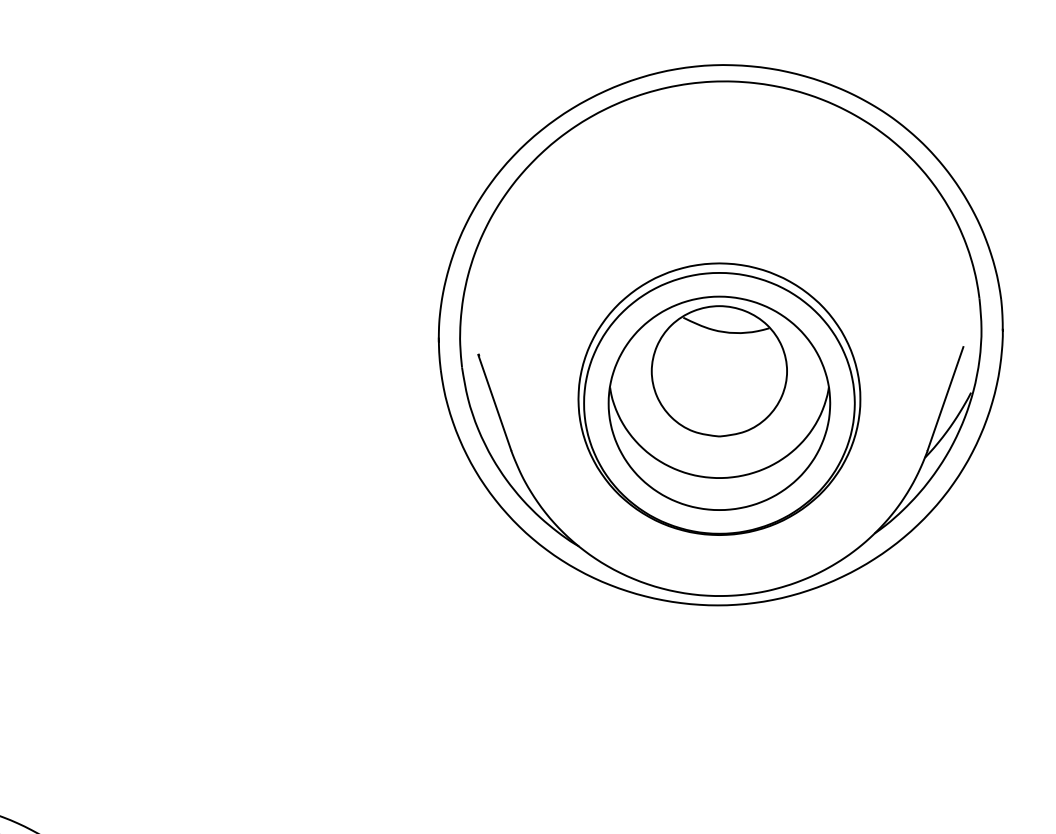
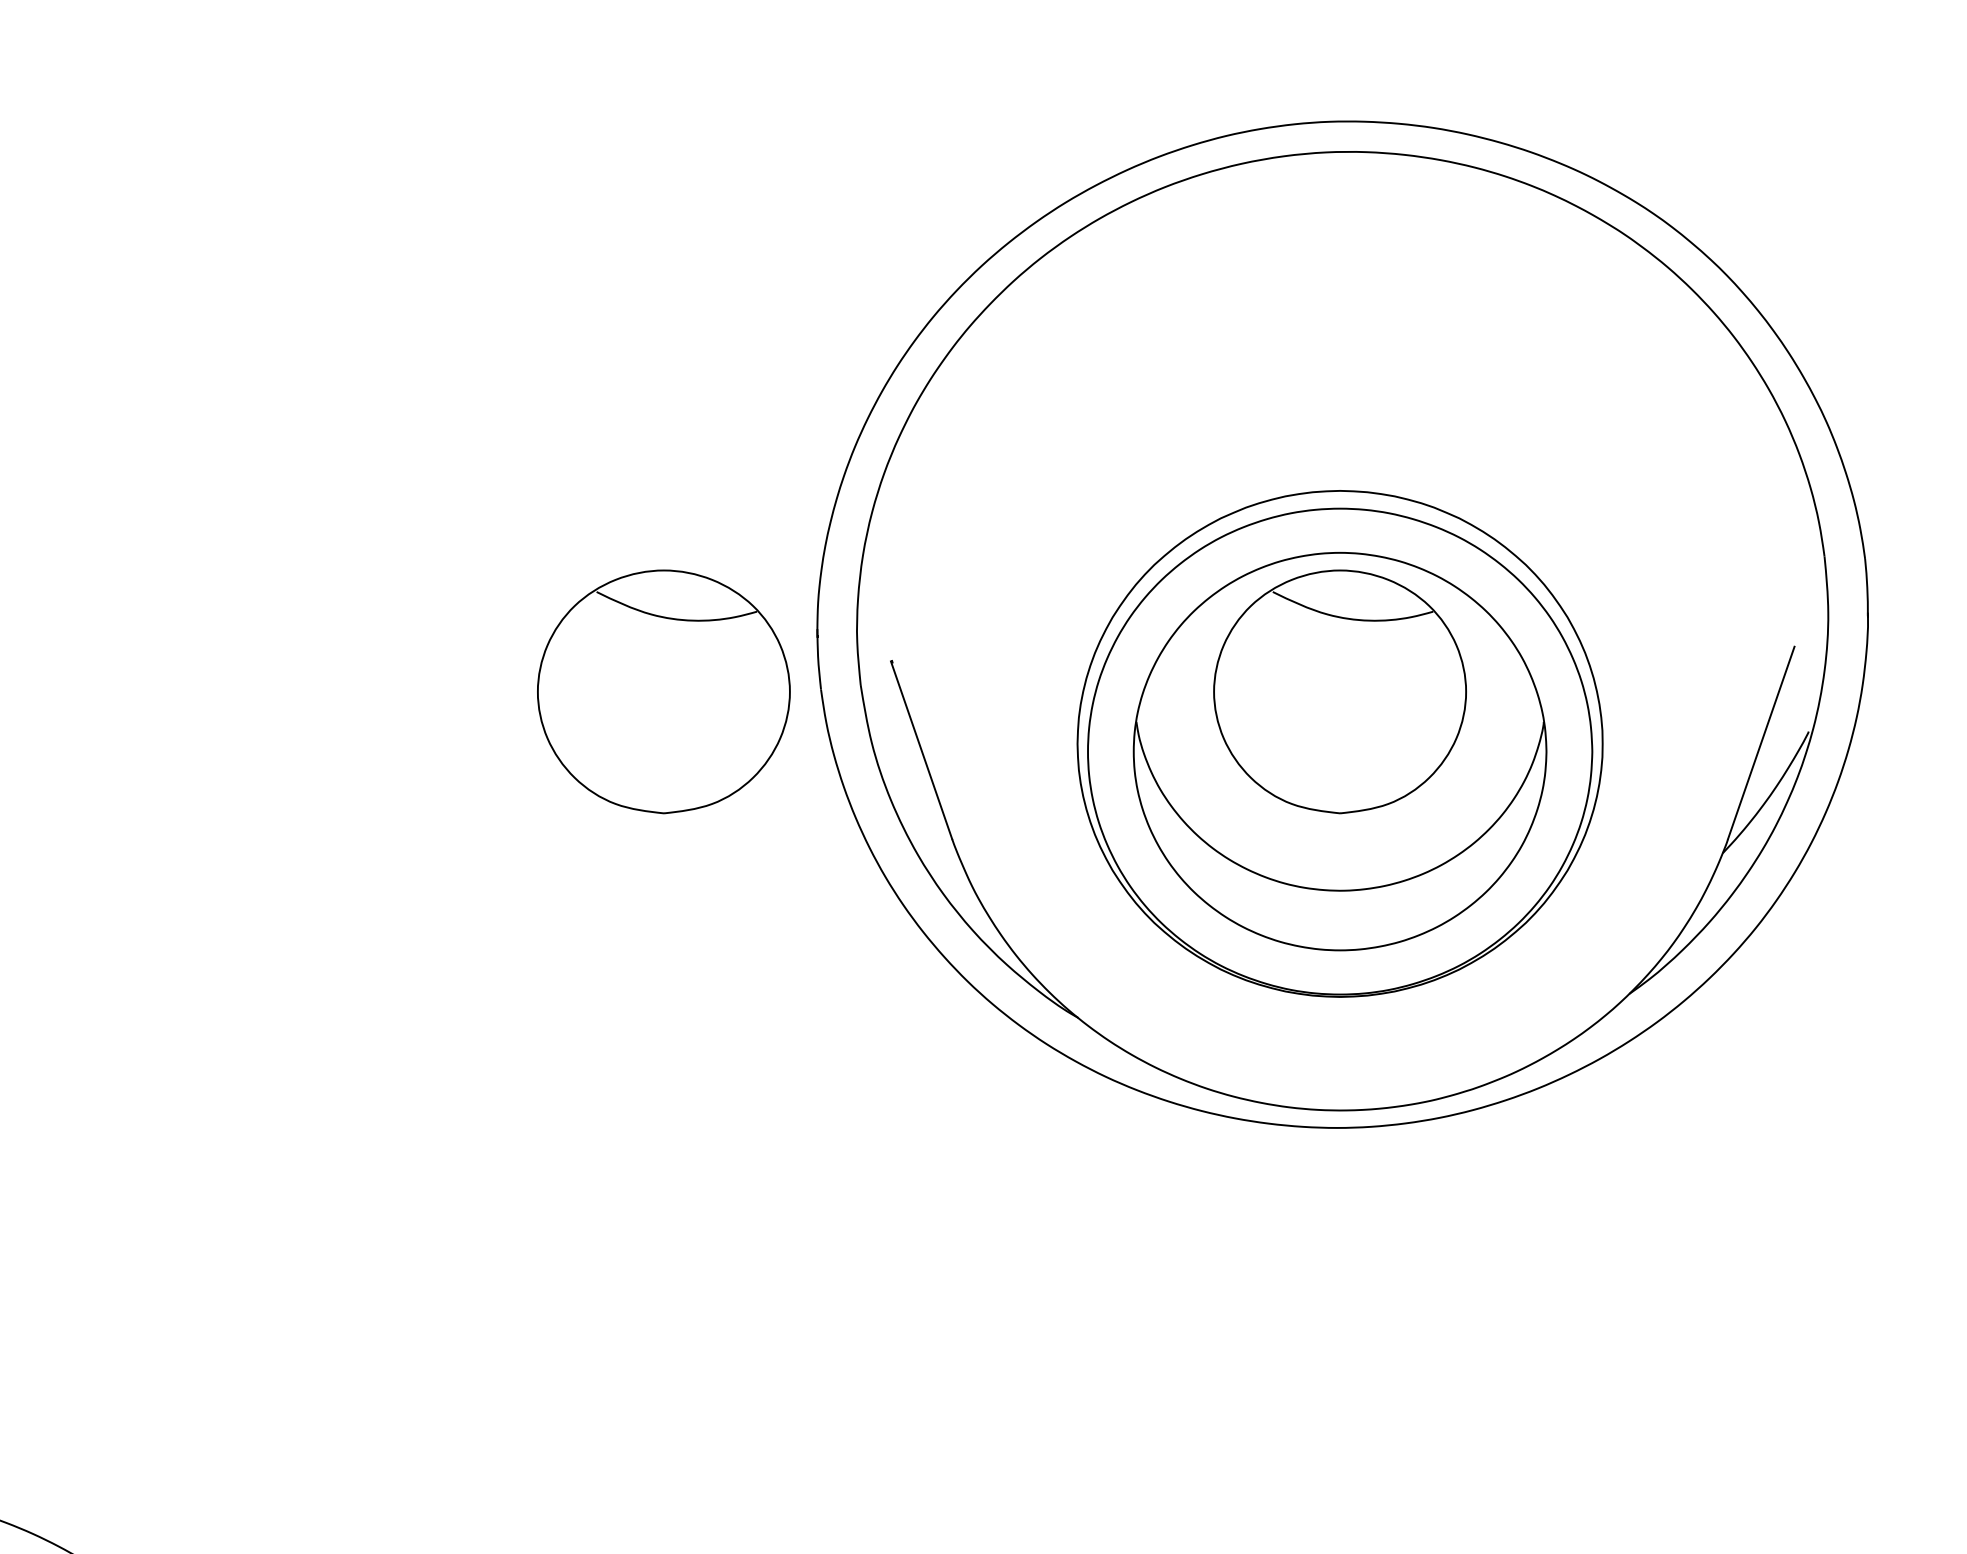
part: (355, 371) -> (662, 692), added

